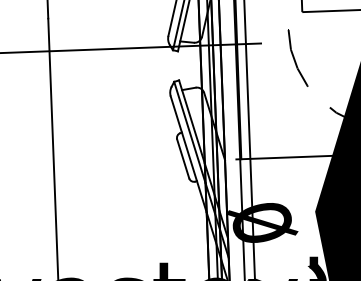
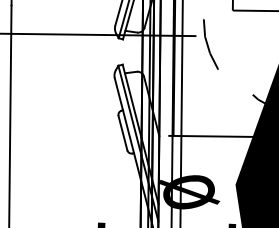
part: (297, 57) -> (210, 43), moved

